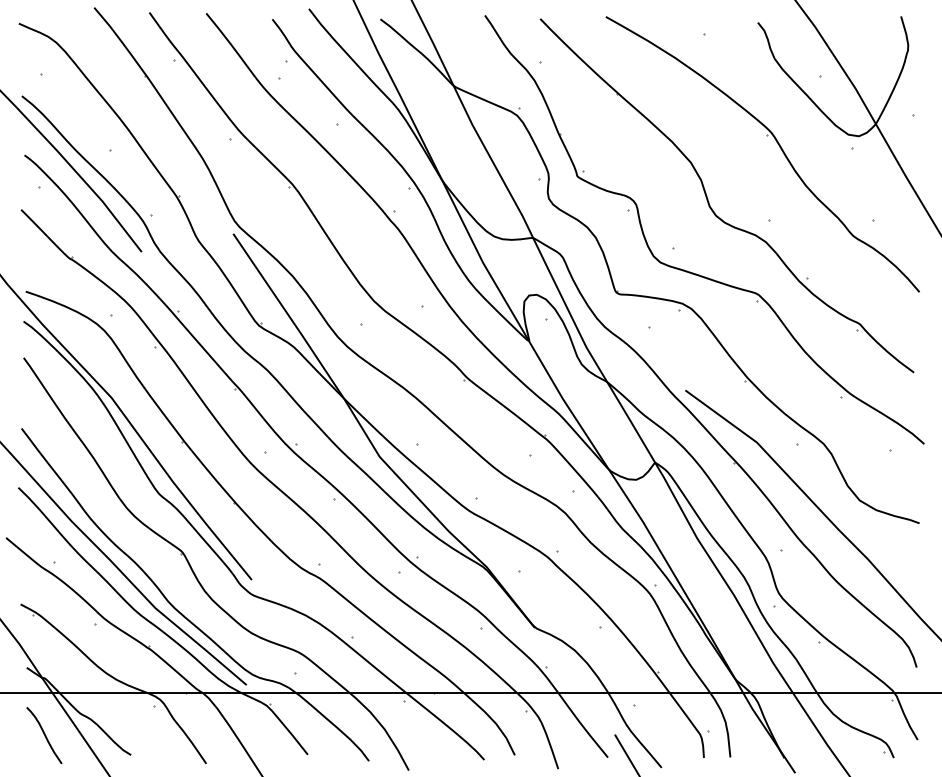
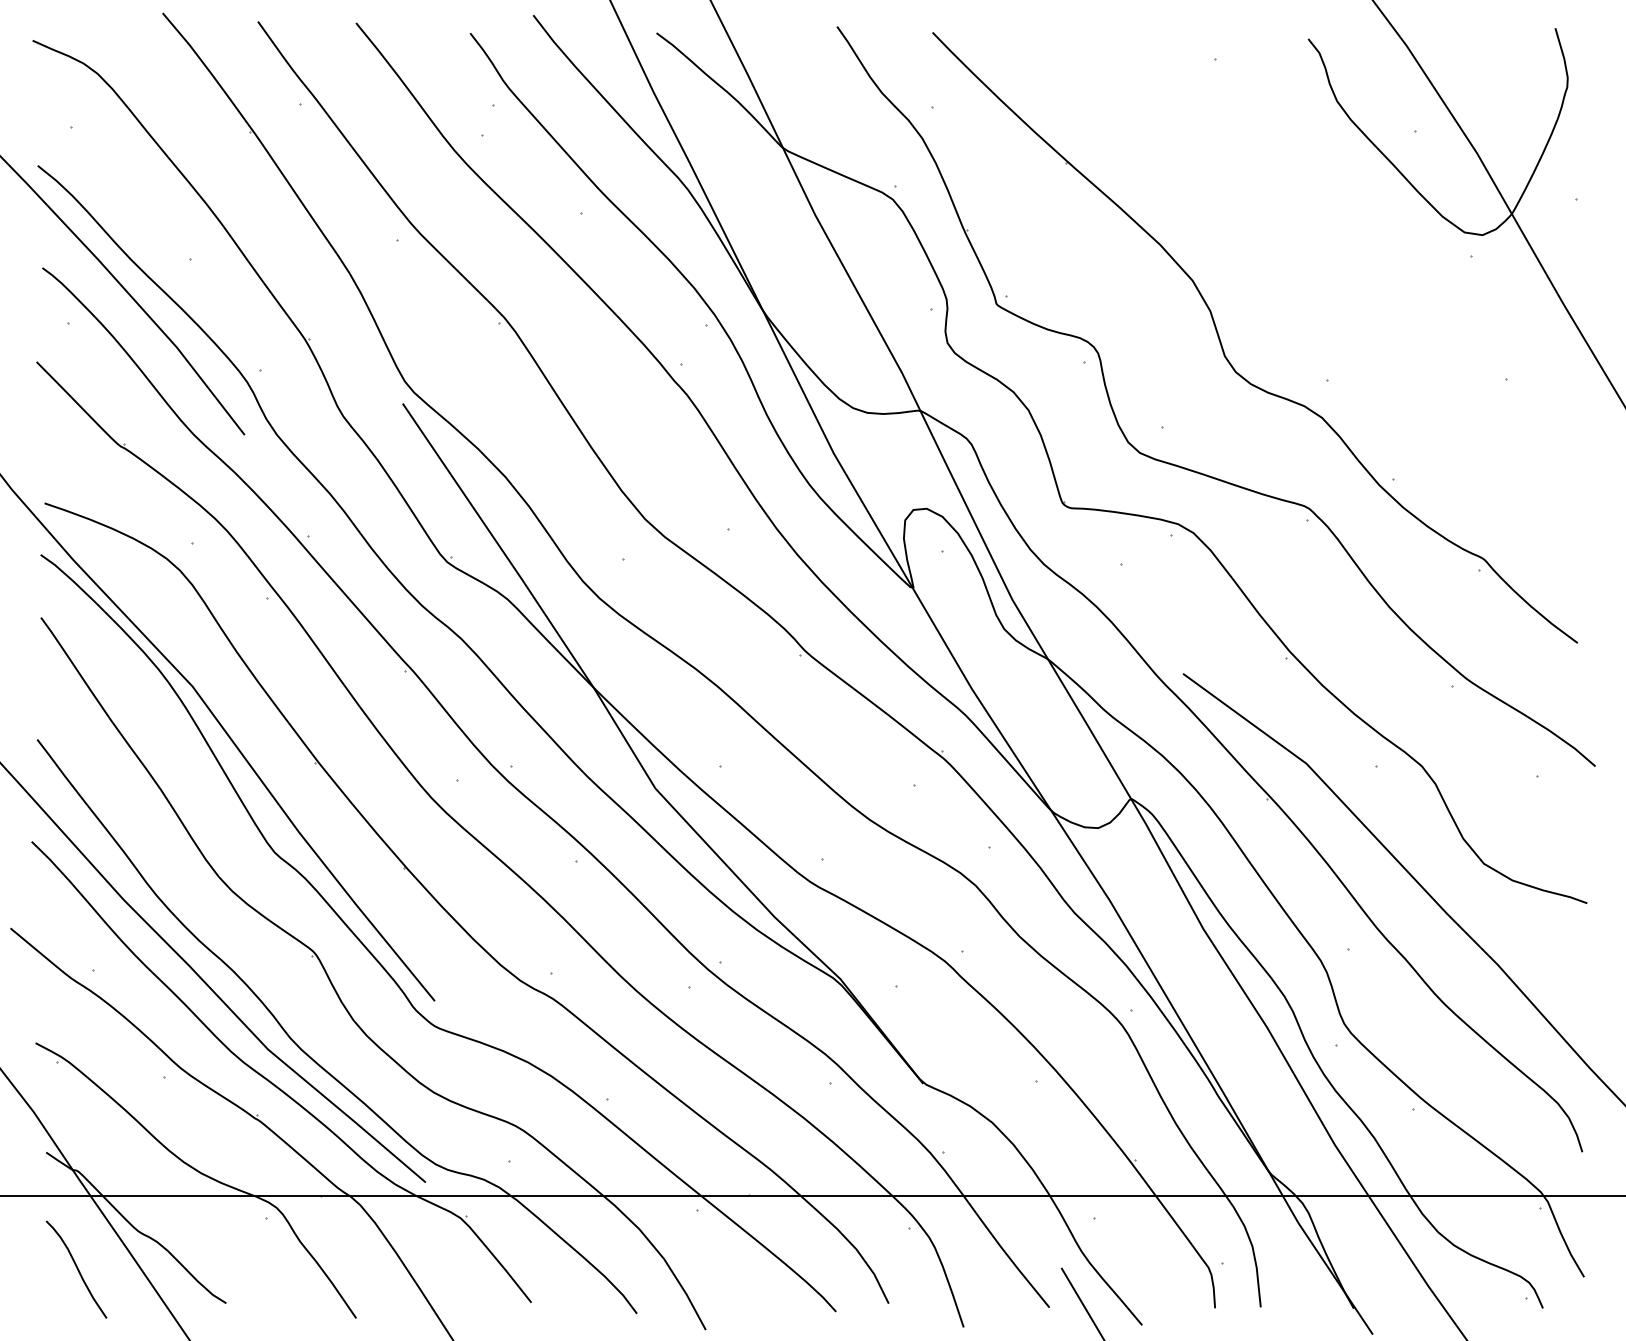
part: (778, 145) -> (1343, 251), removed

